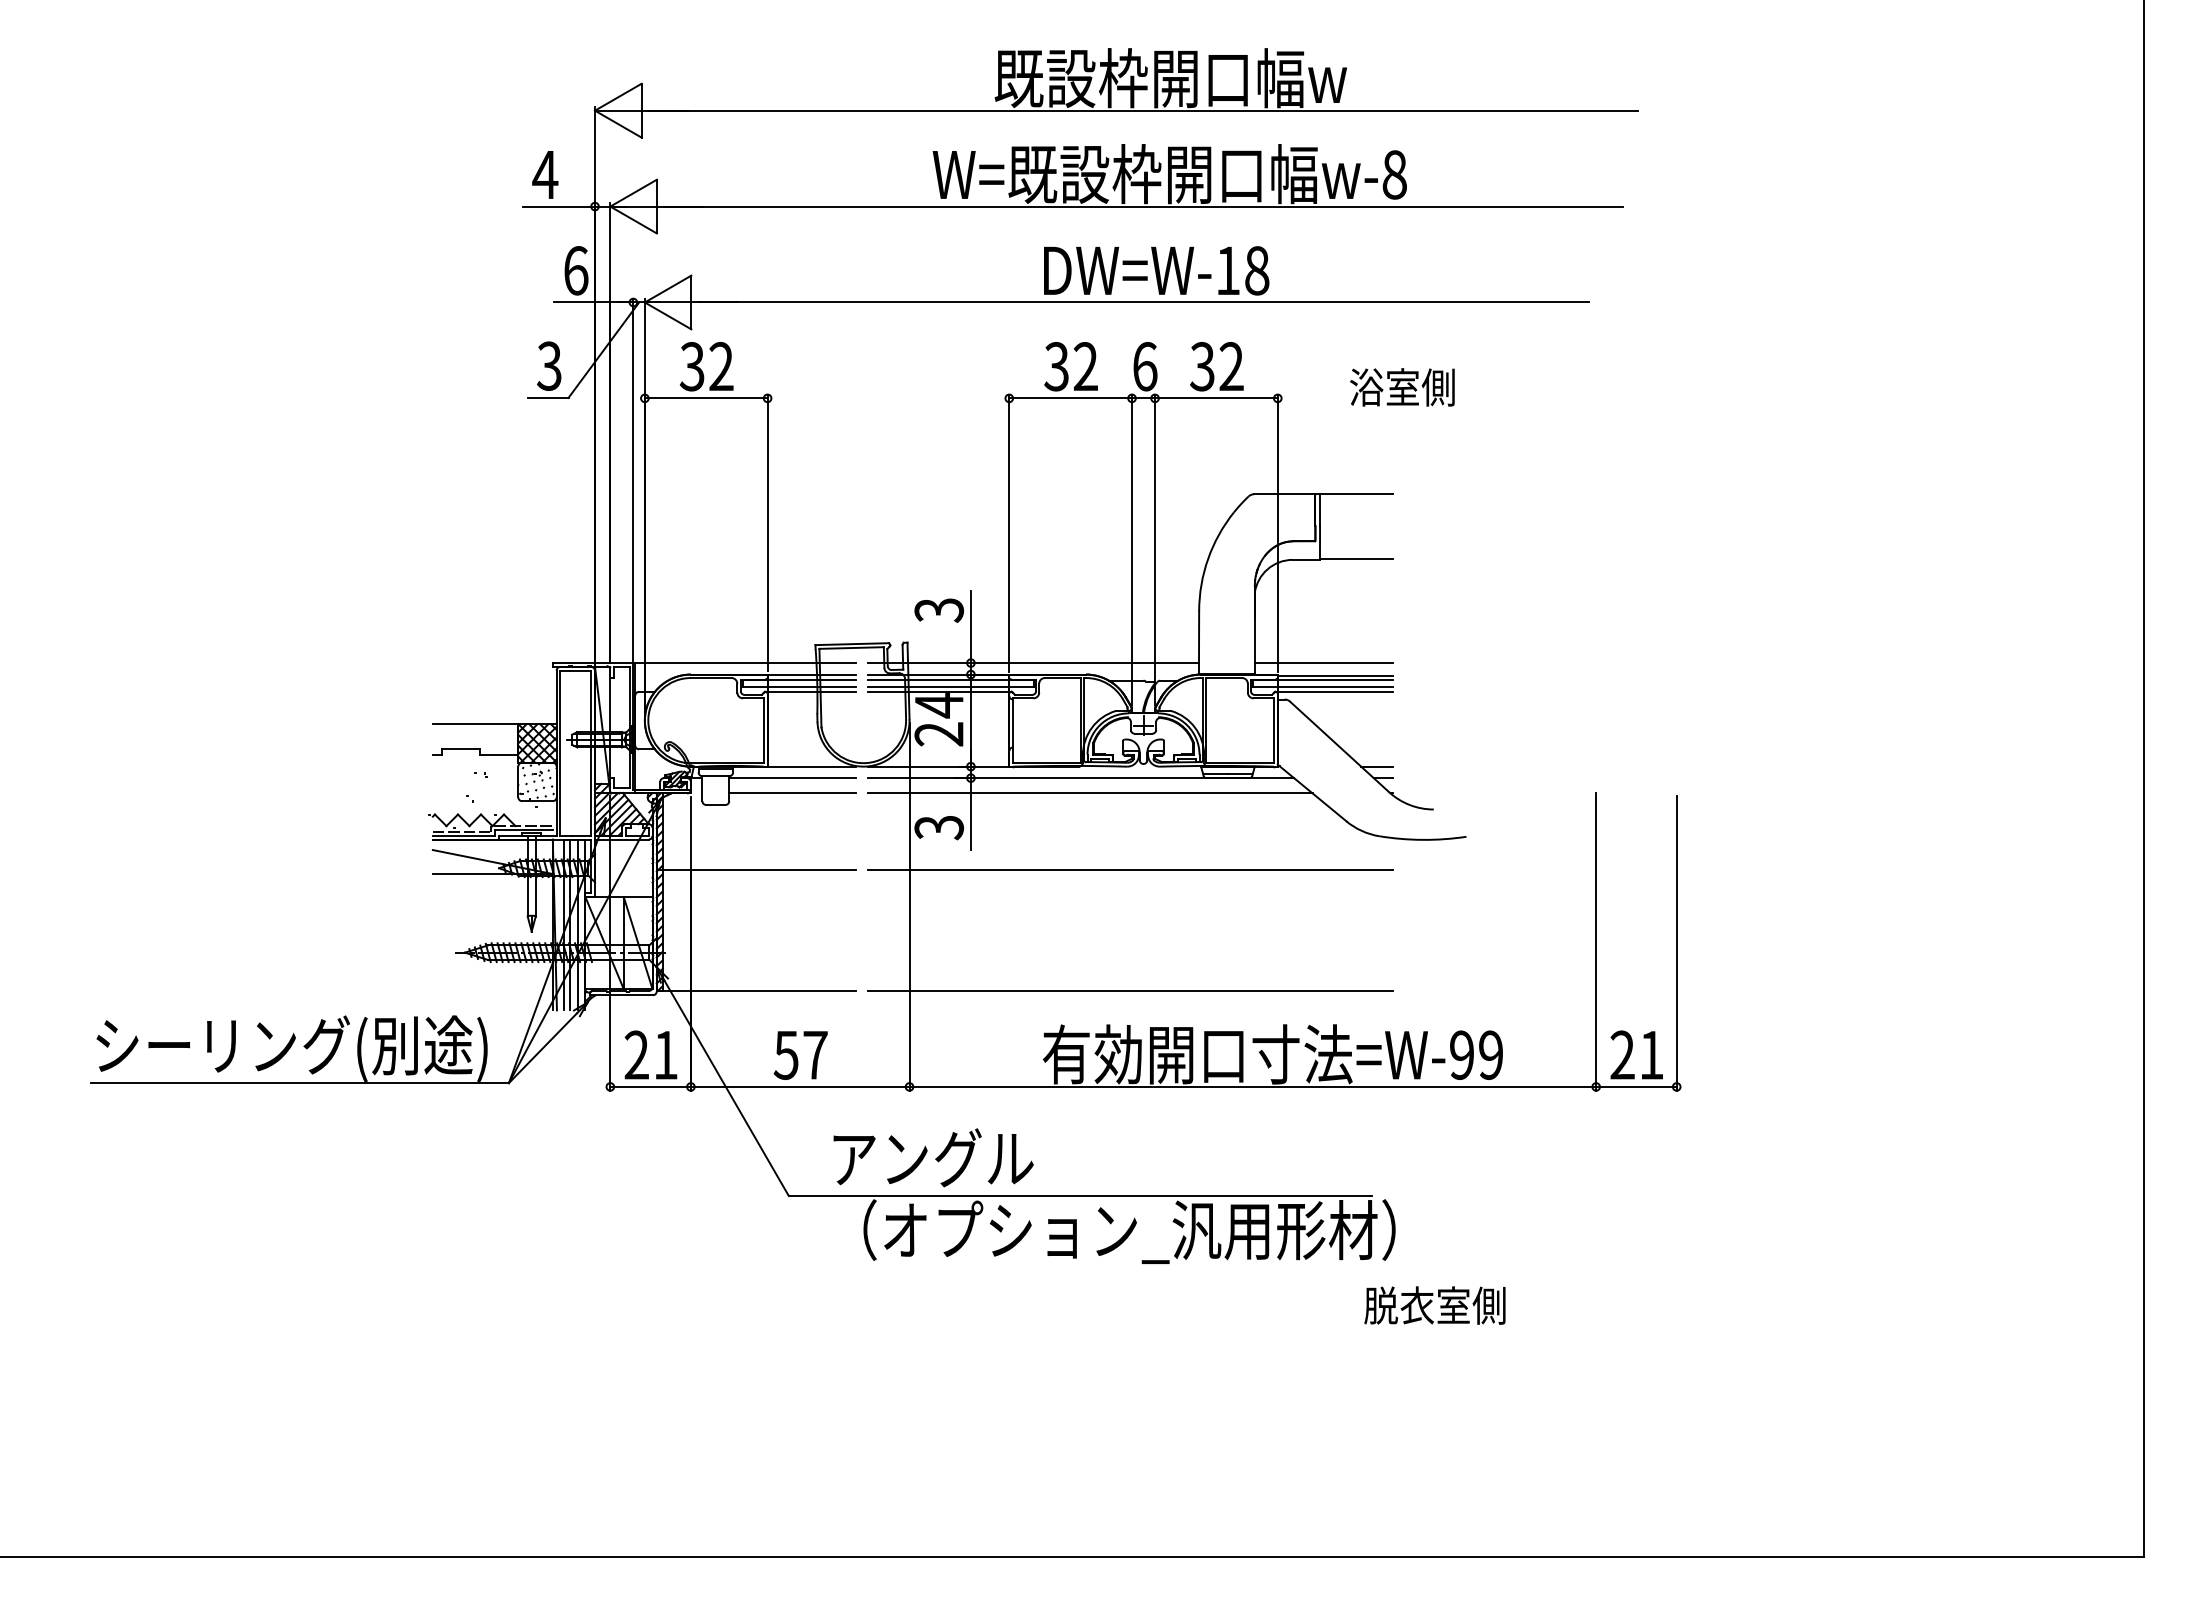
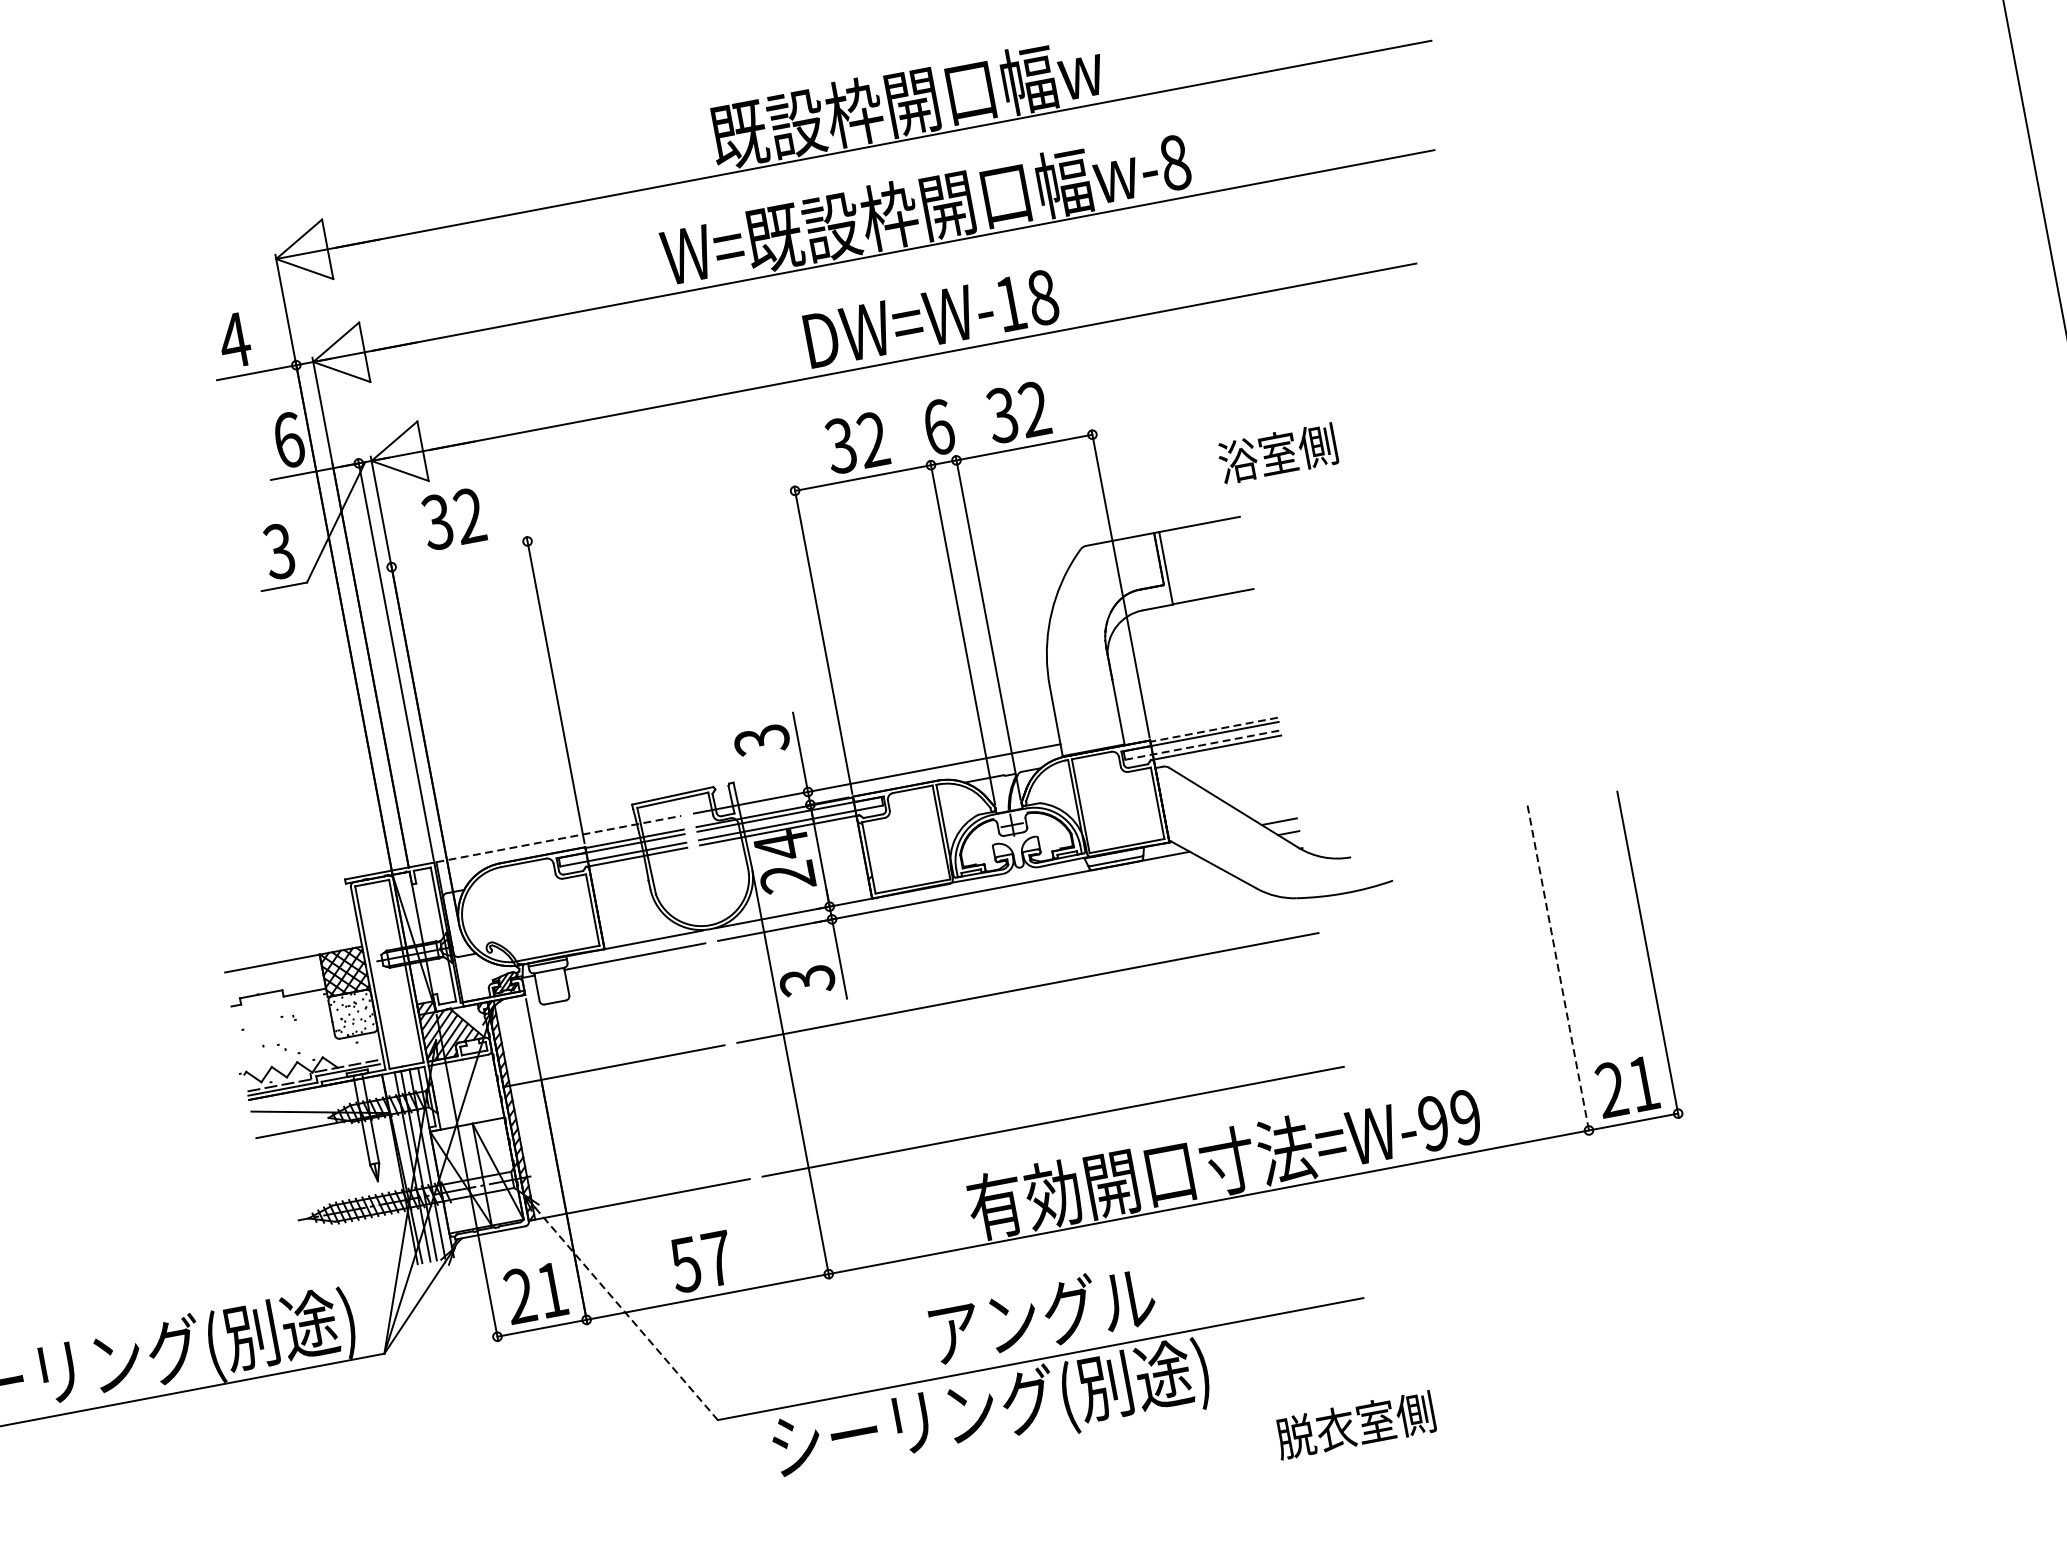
text: (1402, 387) -> (1277, 453), moved
line: (705, 398) -> (458, 554), removed
line: (745, 663) -> (558, 839), solid -> dashed
line: (1323, 663) -> (1198, 718), removed
line: (1335, 675) -> (1214, 729), solid -> dashed
line: (1323, 687) -> (1203, 745), solid -> dashed
line: (792, 793) -> (637, 973), removed
line: (1089, 793) -> (966, 911), removed
line: (1596, 942) -> (1559, 970), solid -> dashed
line: (726, 1088) -> (626, 1314), solid -> dashed
text: (933, 1157) -> (1042, 1314), moved
text: (1113, 1233) -> (1085, 1393), （オプション_汎用形材） -> シーリング(別途)
text: (1434, 1305) -> (1354, 1425), moved

